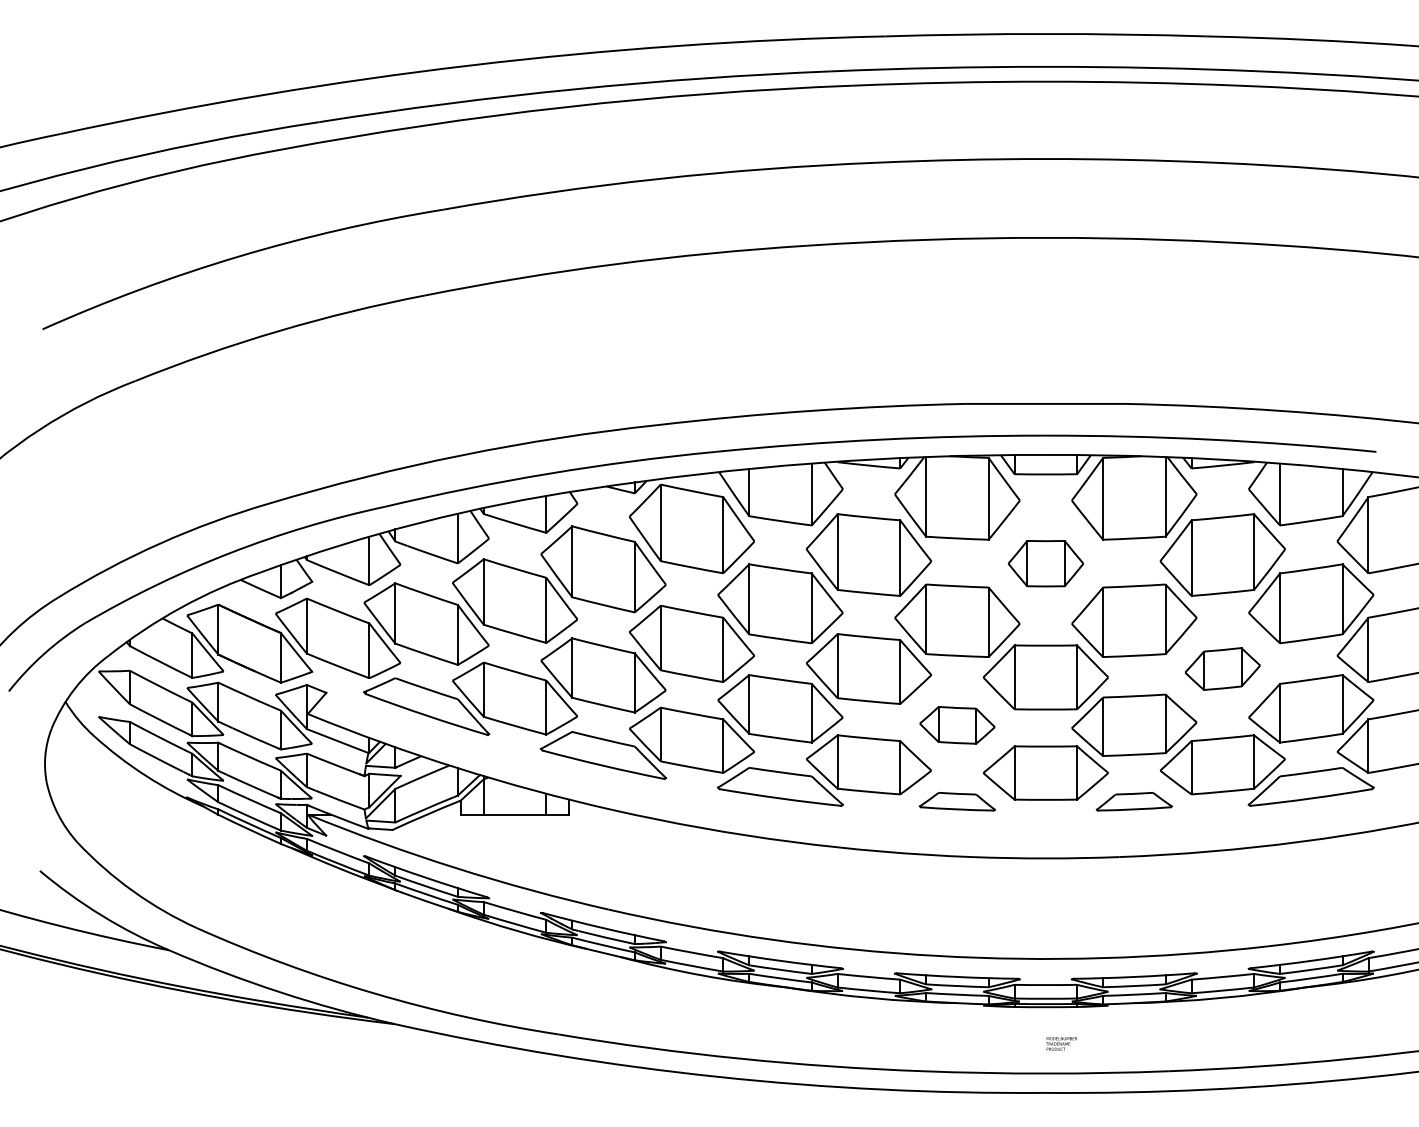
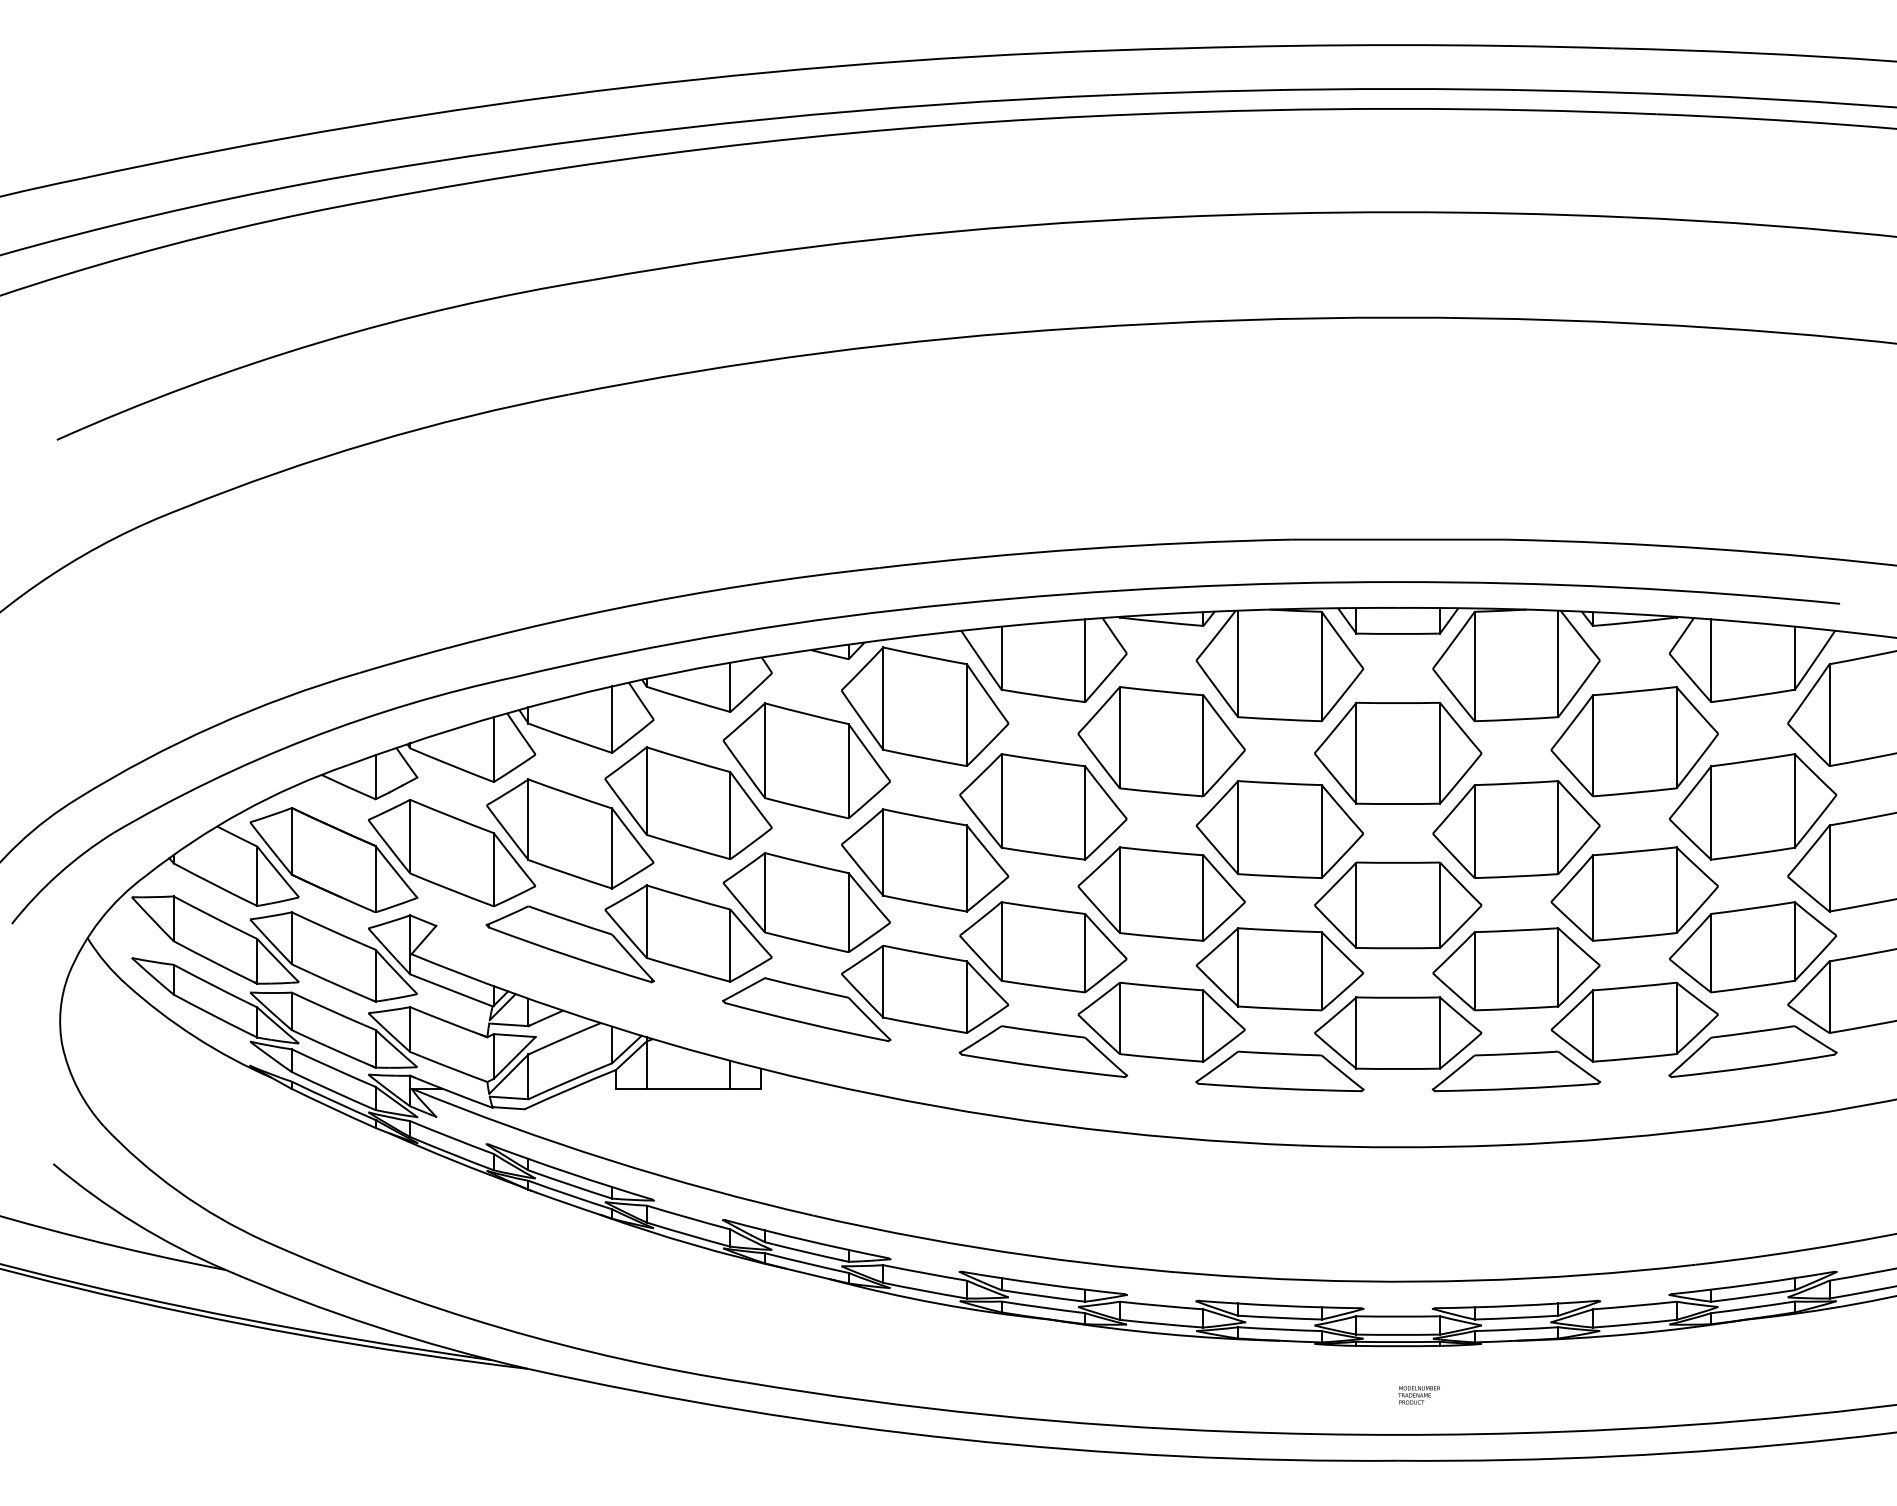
part: (1046, 563) -> (1398, 752), size x1.67
part: (1222, 668) -> (1634, 893), size x1.67
part: (957, 725) -> (1279, 969), size x1.67
part: (957, 801) -> (1279, 1071), size x1.67
part: (1134, 801) -> (1516, 1071), size x1.67

